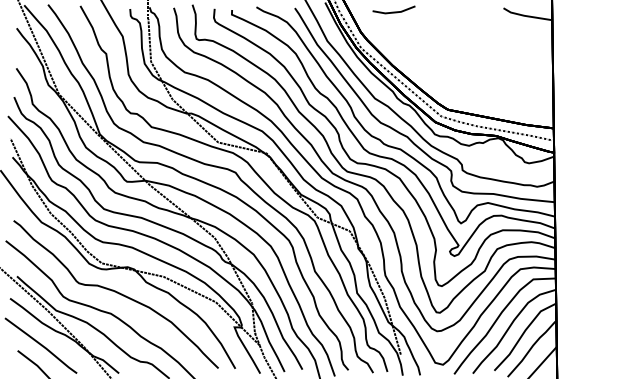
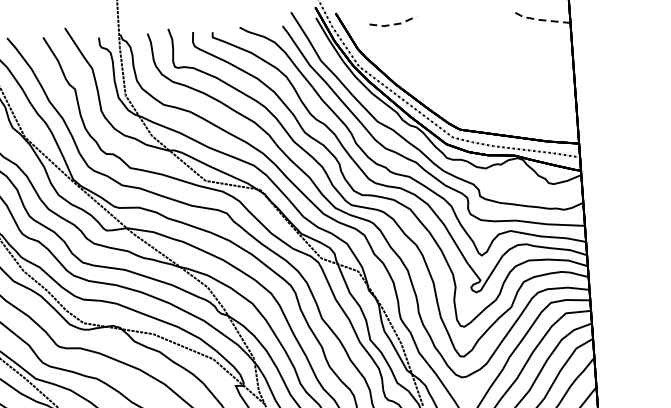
line: (395, 12) -> (395, 24), solid -> dashed
line: (526, 16) -> (541, 20), solid -> dashed

